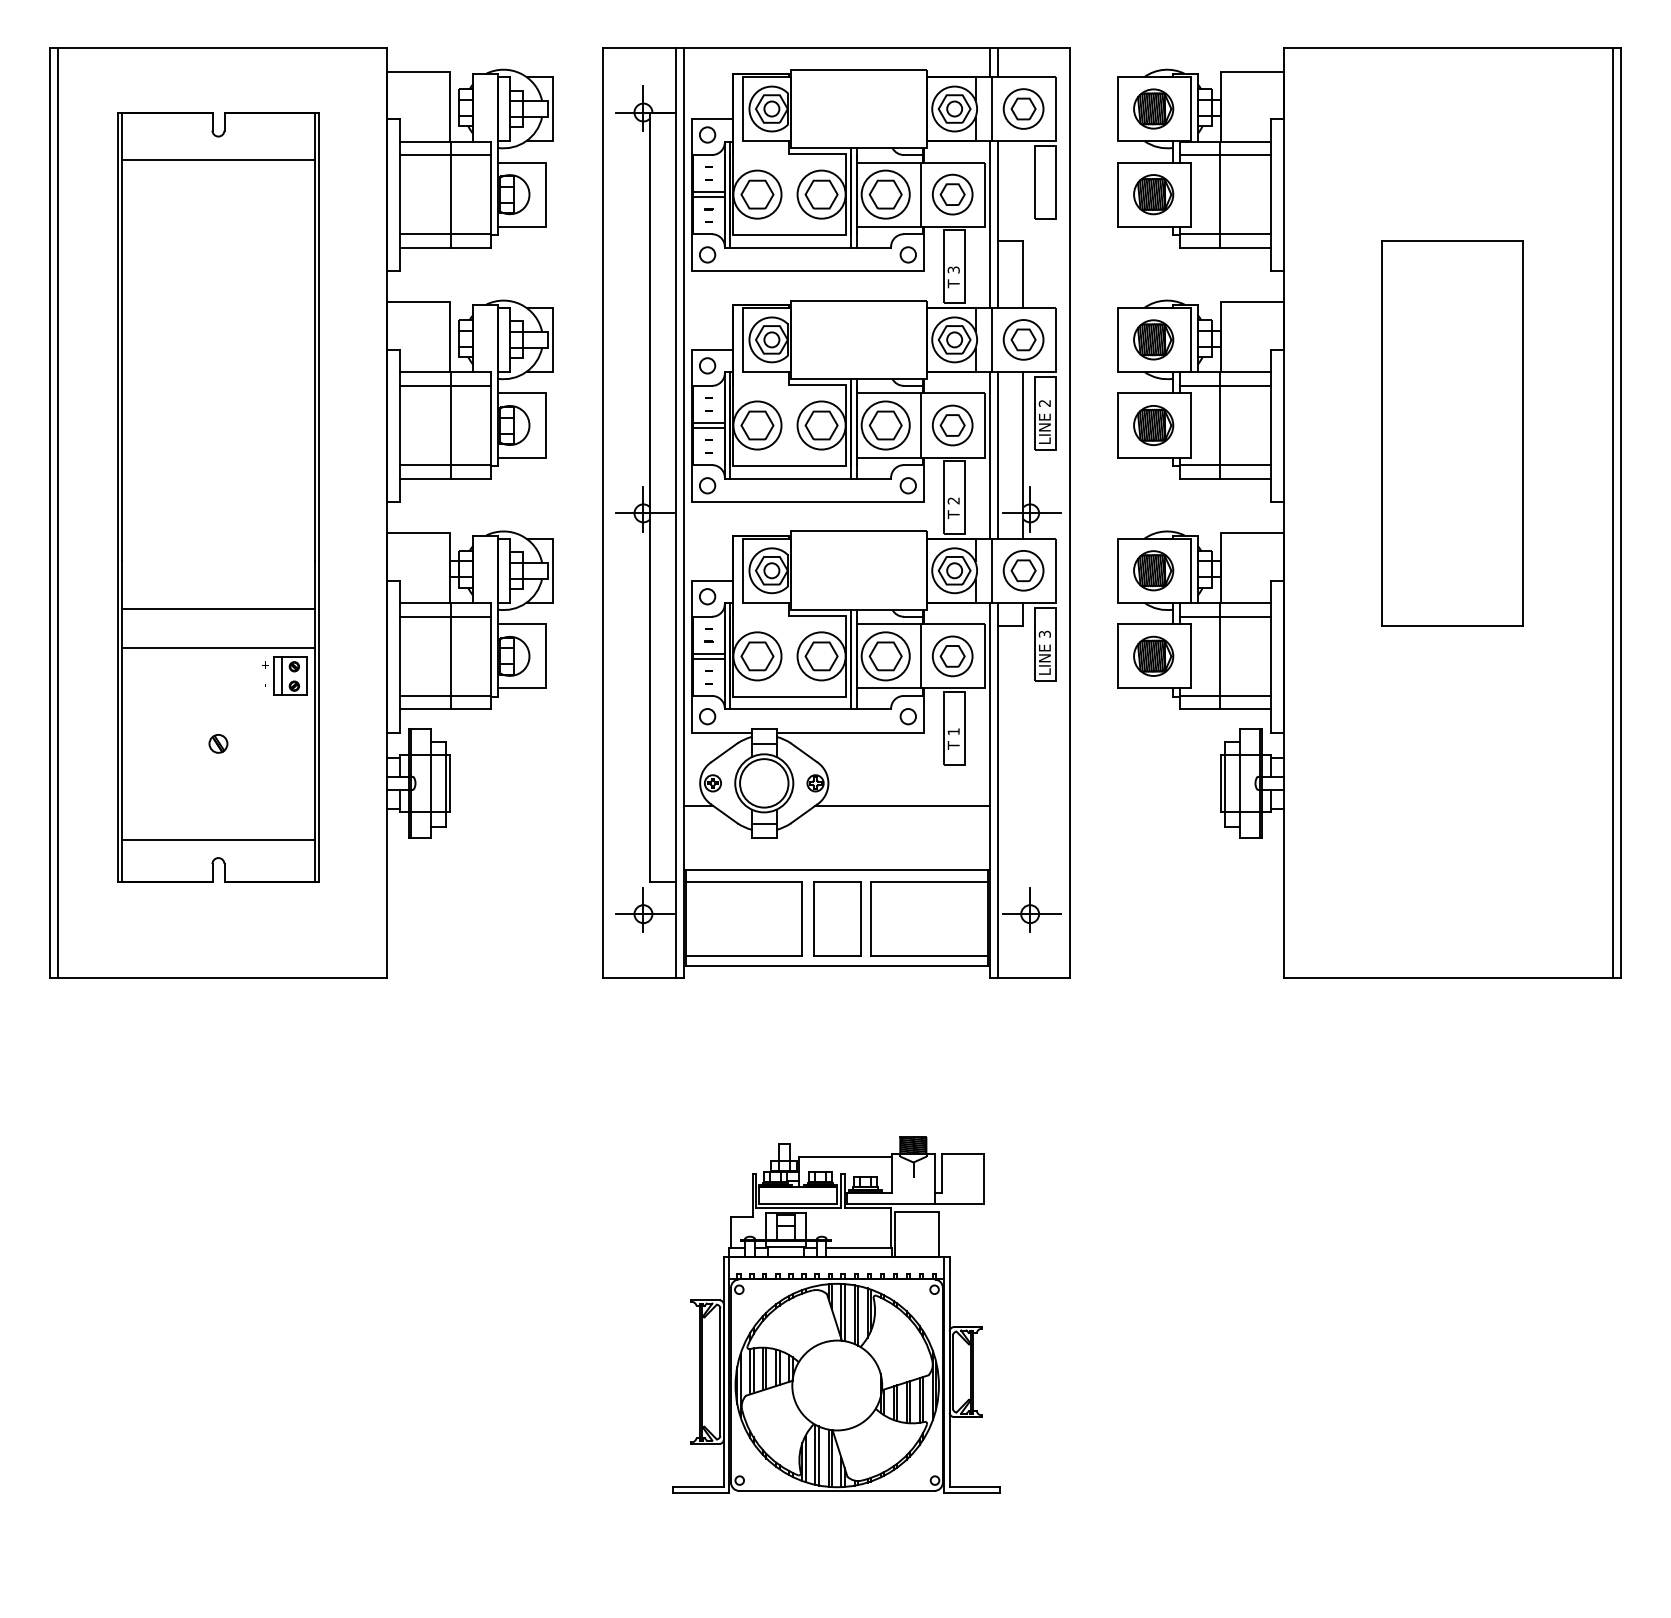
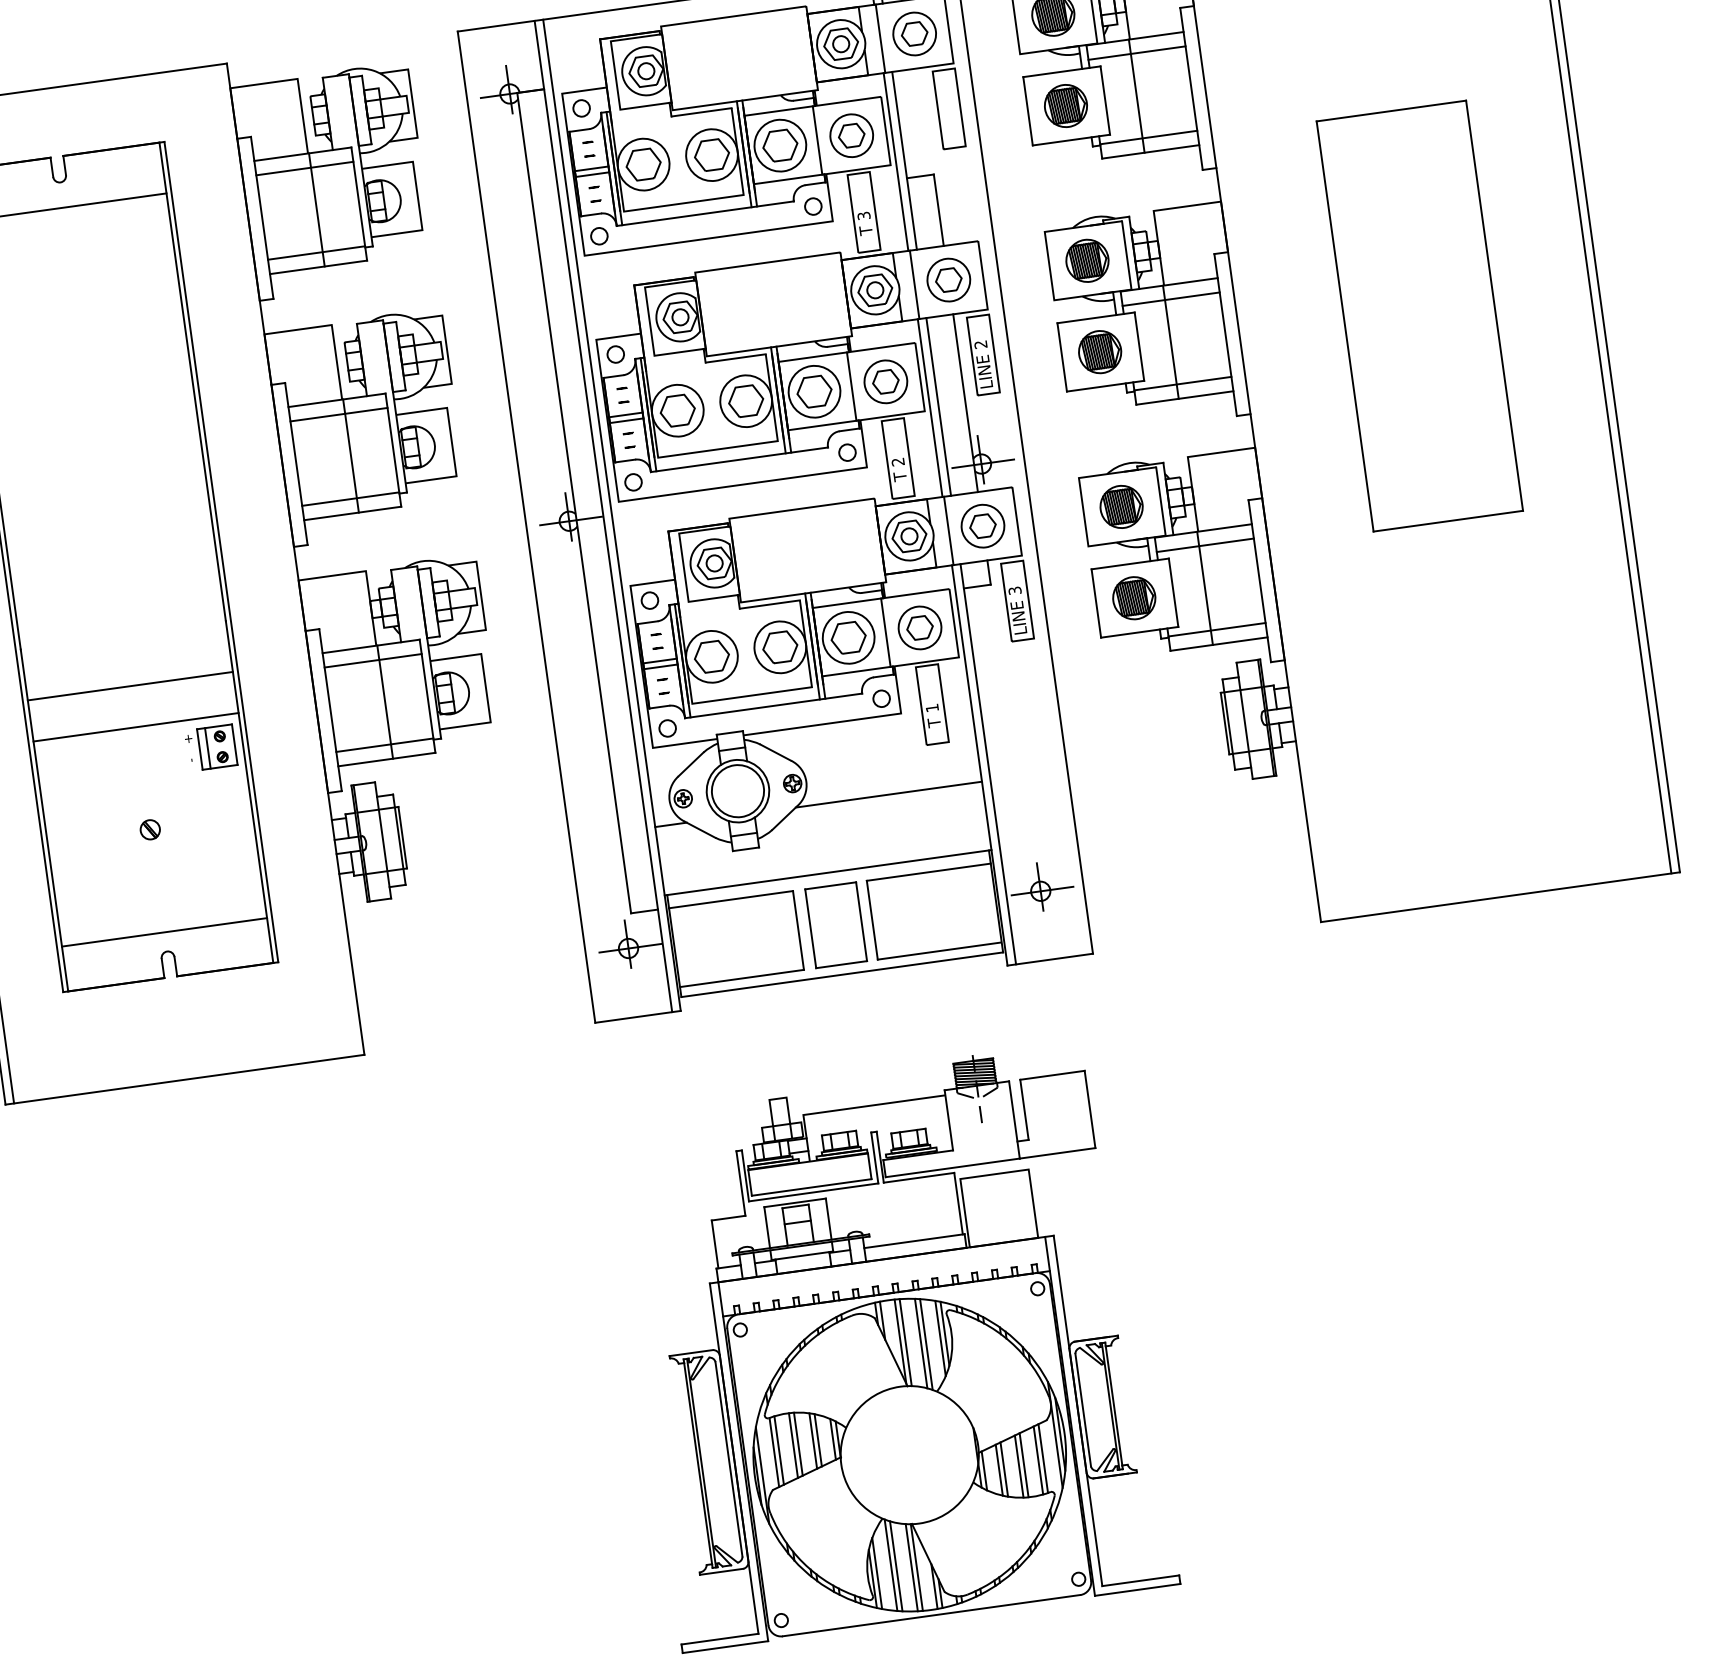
part: (836, 1313) -> (893, 1345), size x1.43

